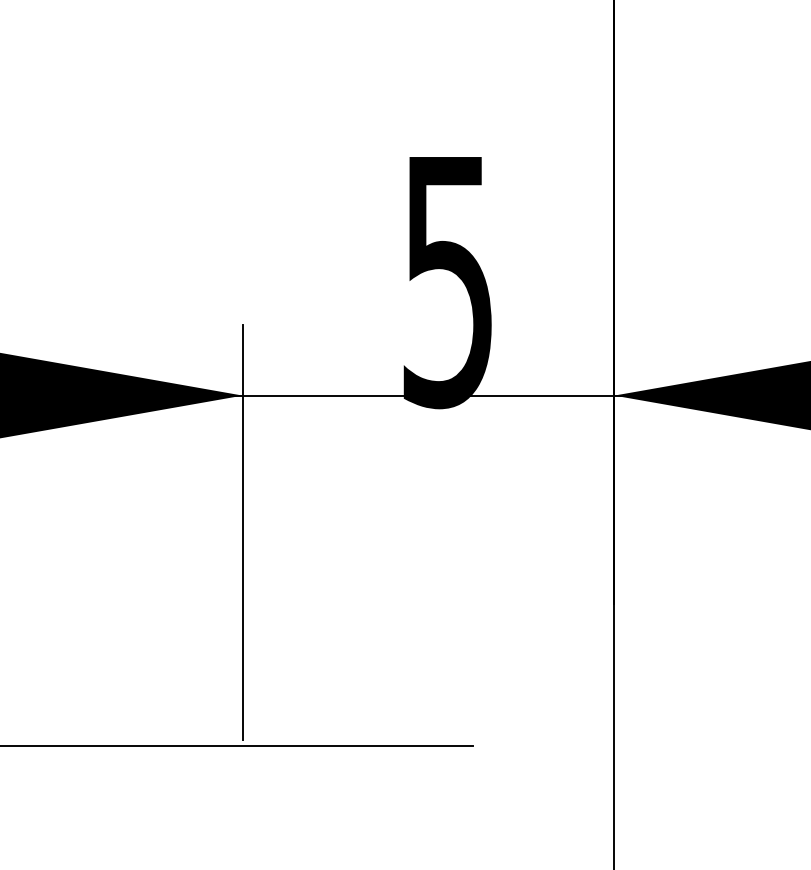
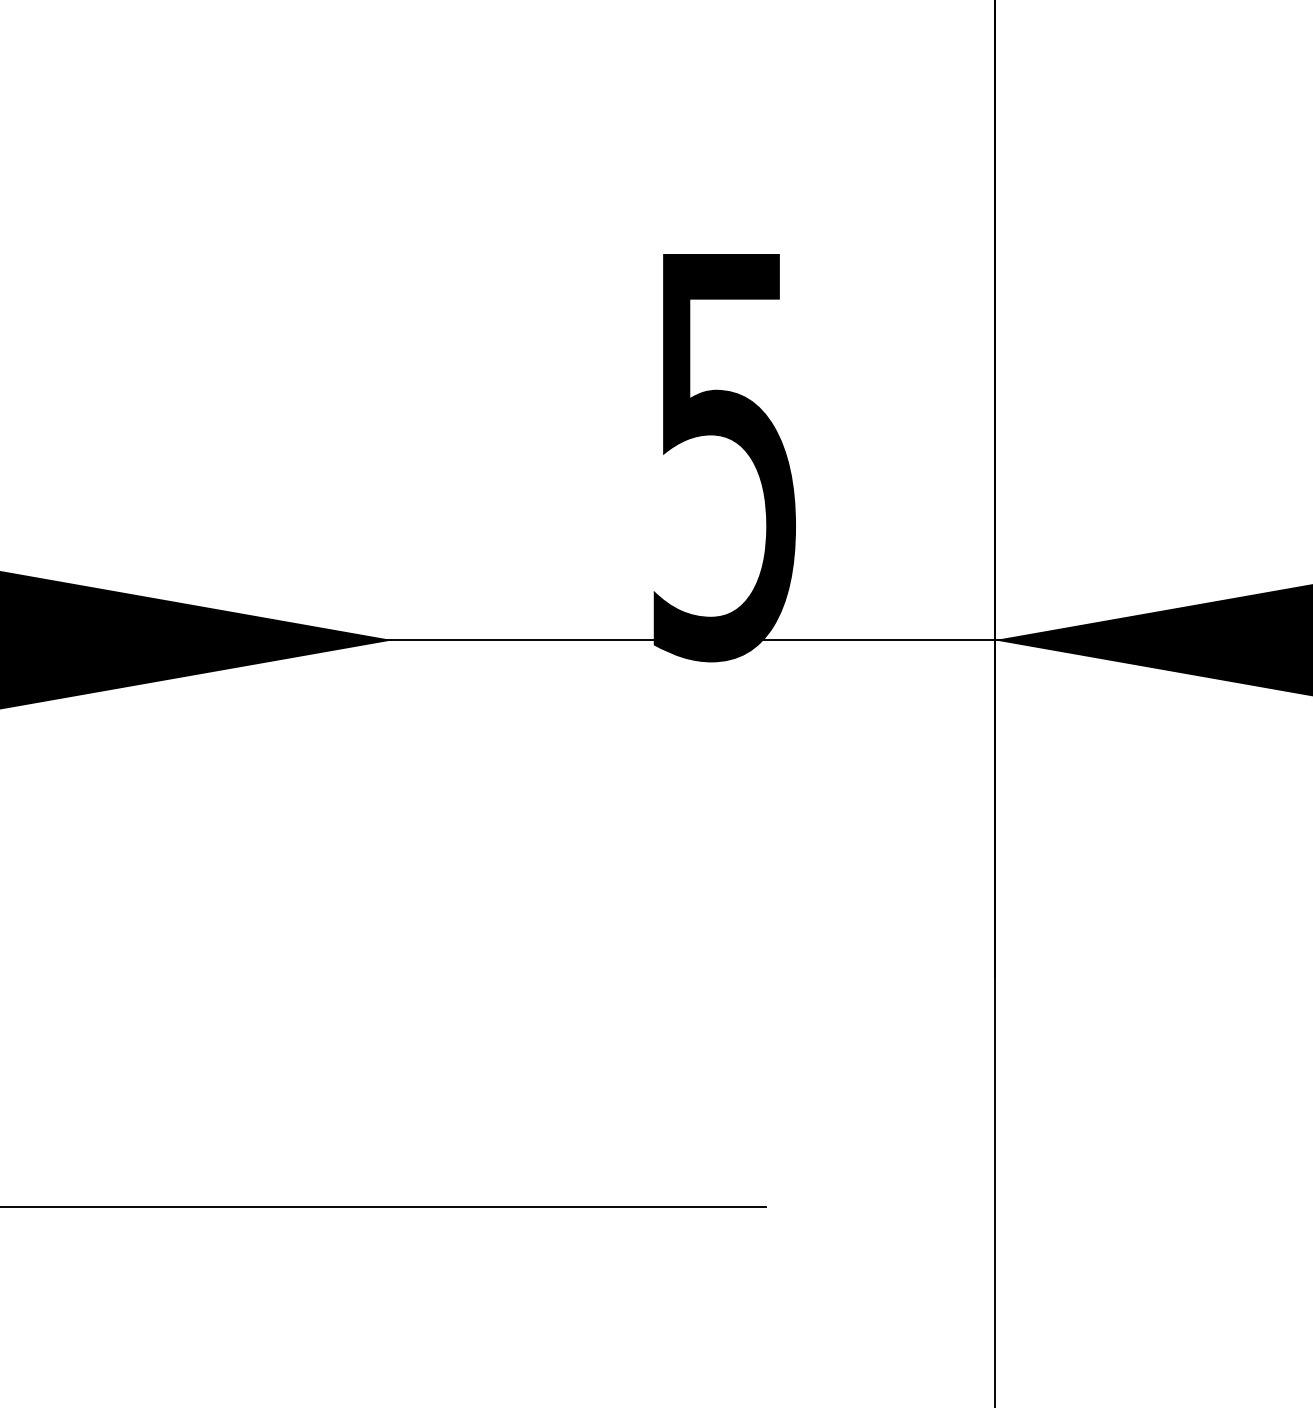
line: (242, 531) -> (392, 860), removed

